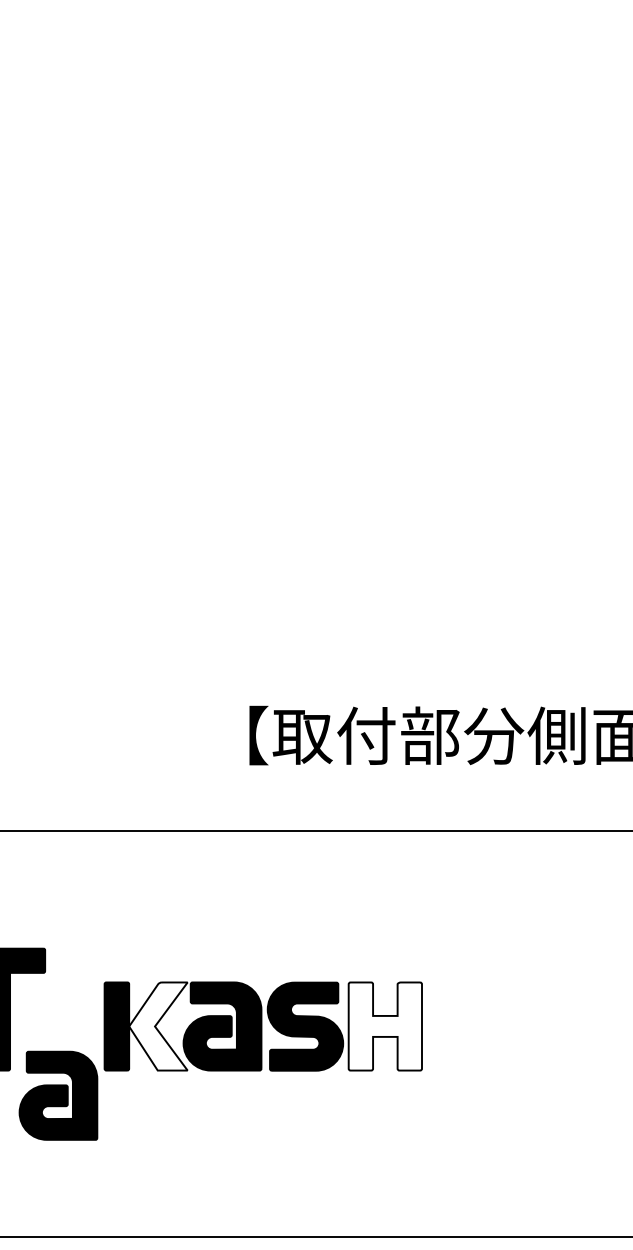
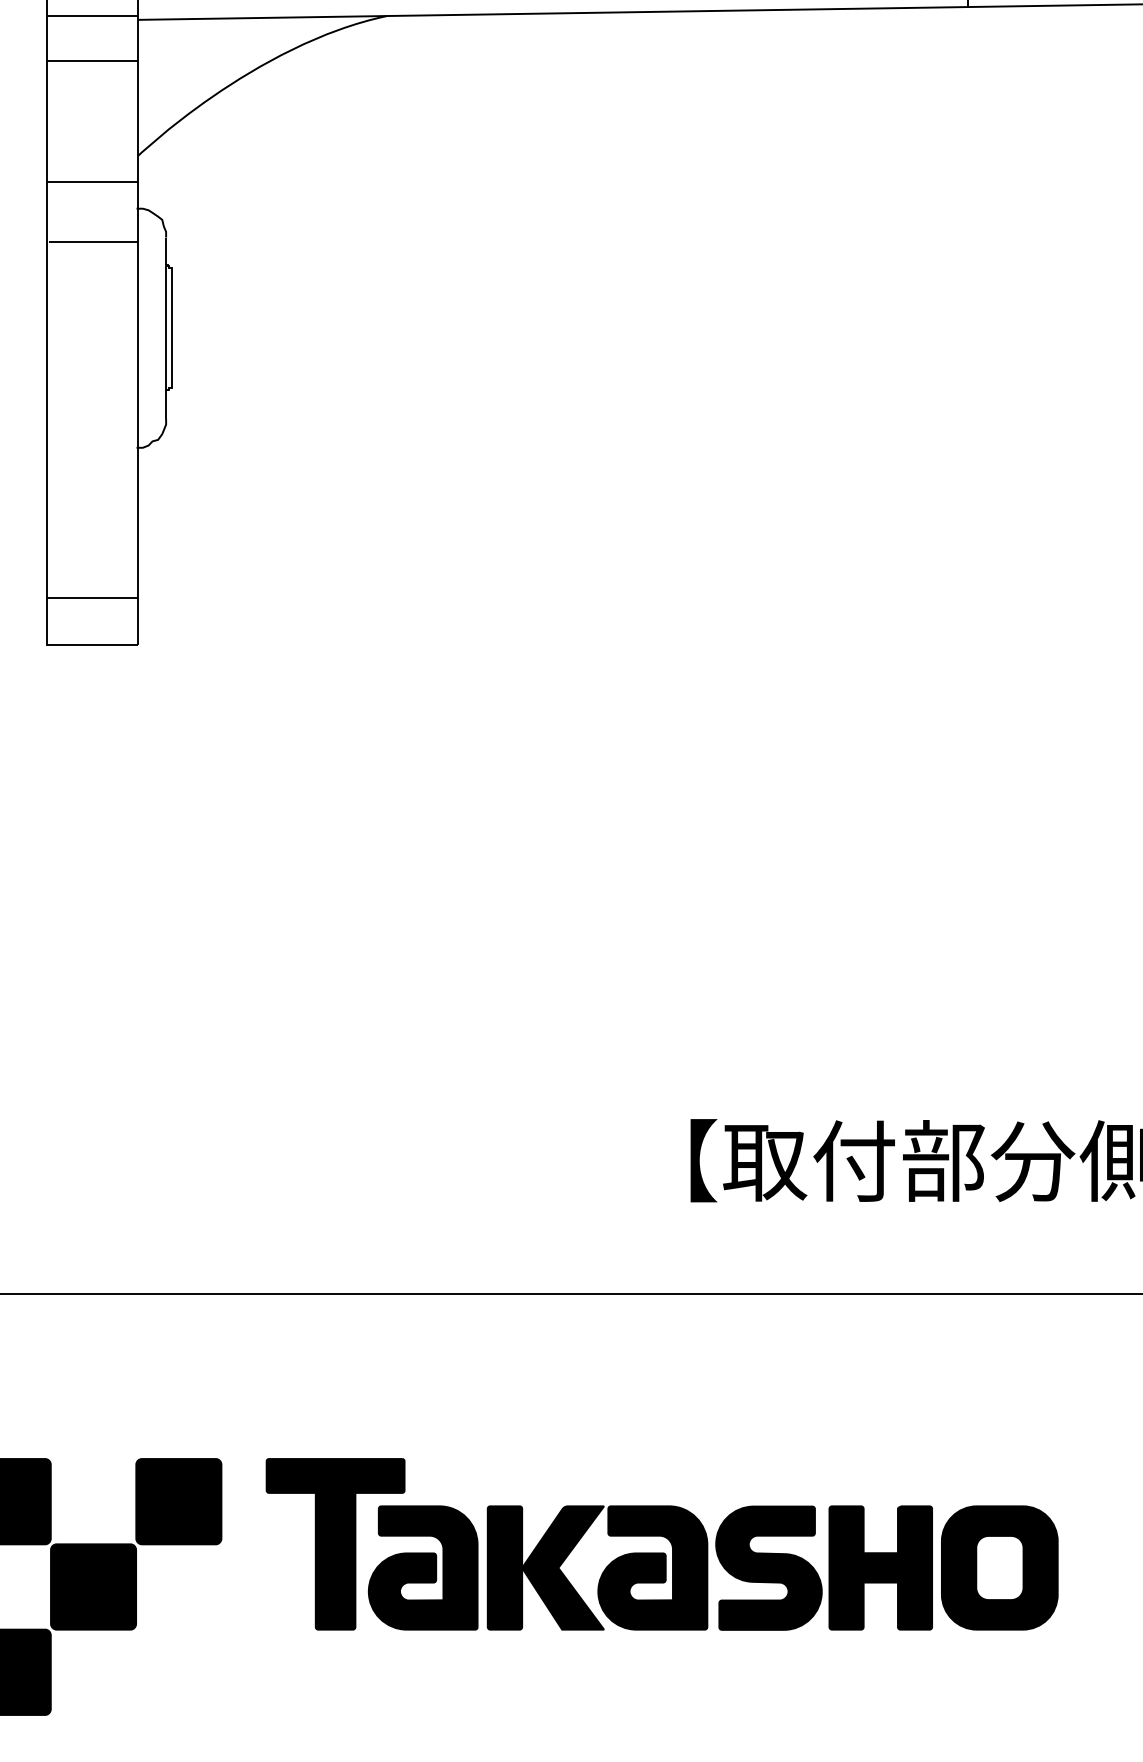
fill: (158, 1026) -> (563, 1567), added
fill: (385, 1026) -> (880, 1567), added
part: (470, 1026) -> (999, 1567), added
part: (57, 1095) -> (422, 1567), moved

